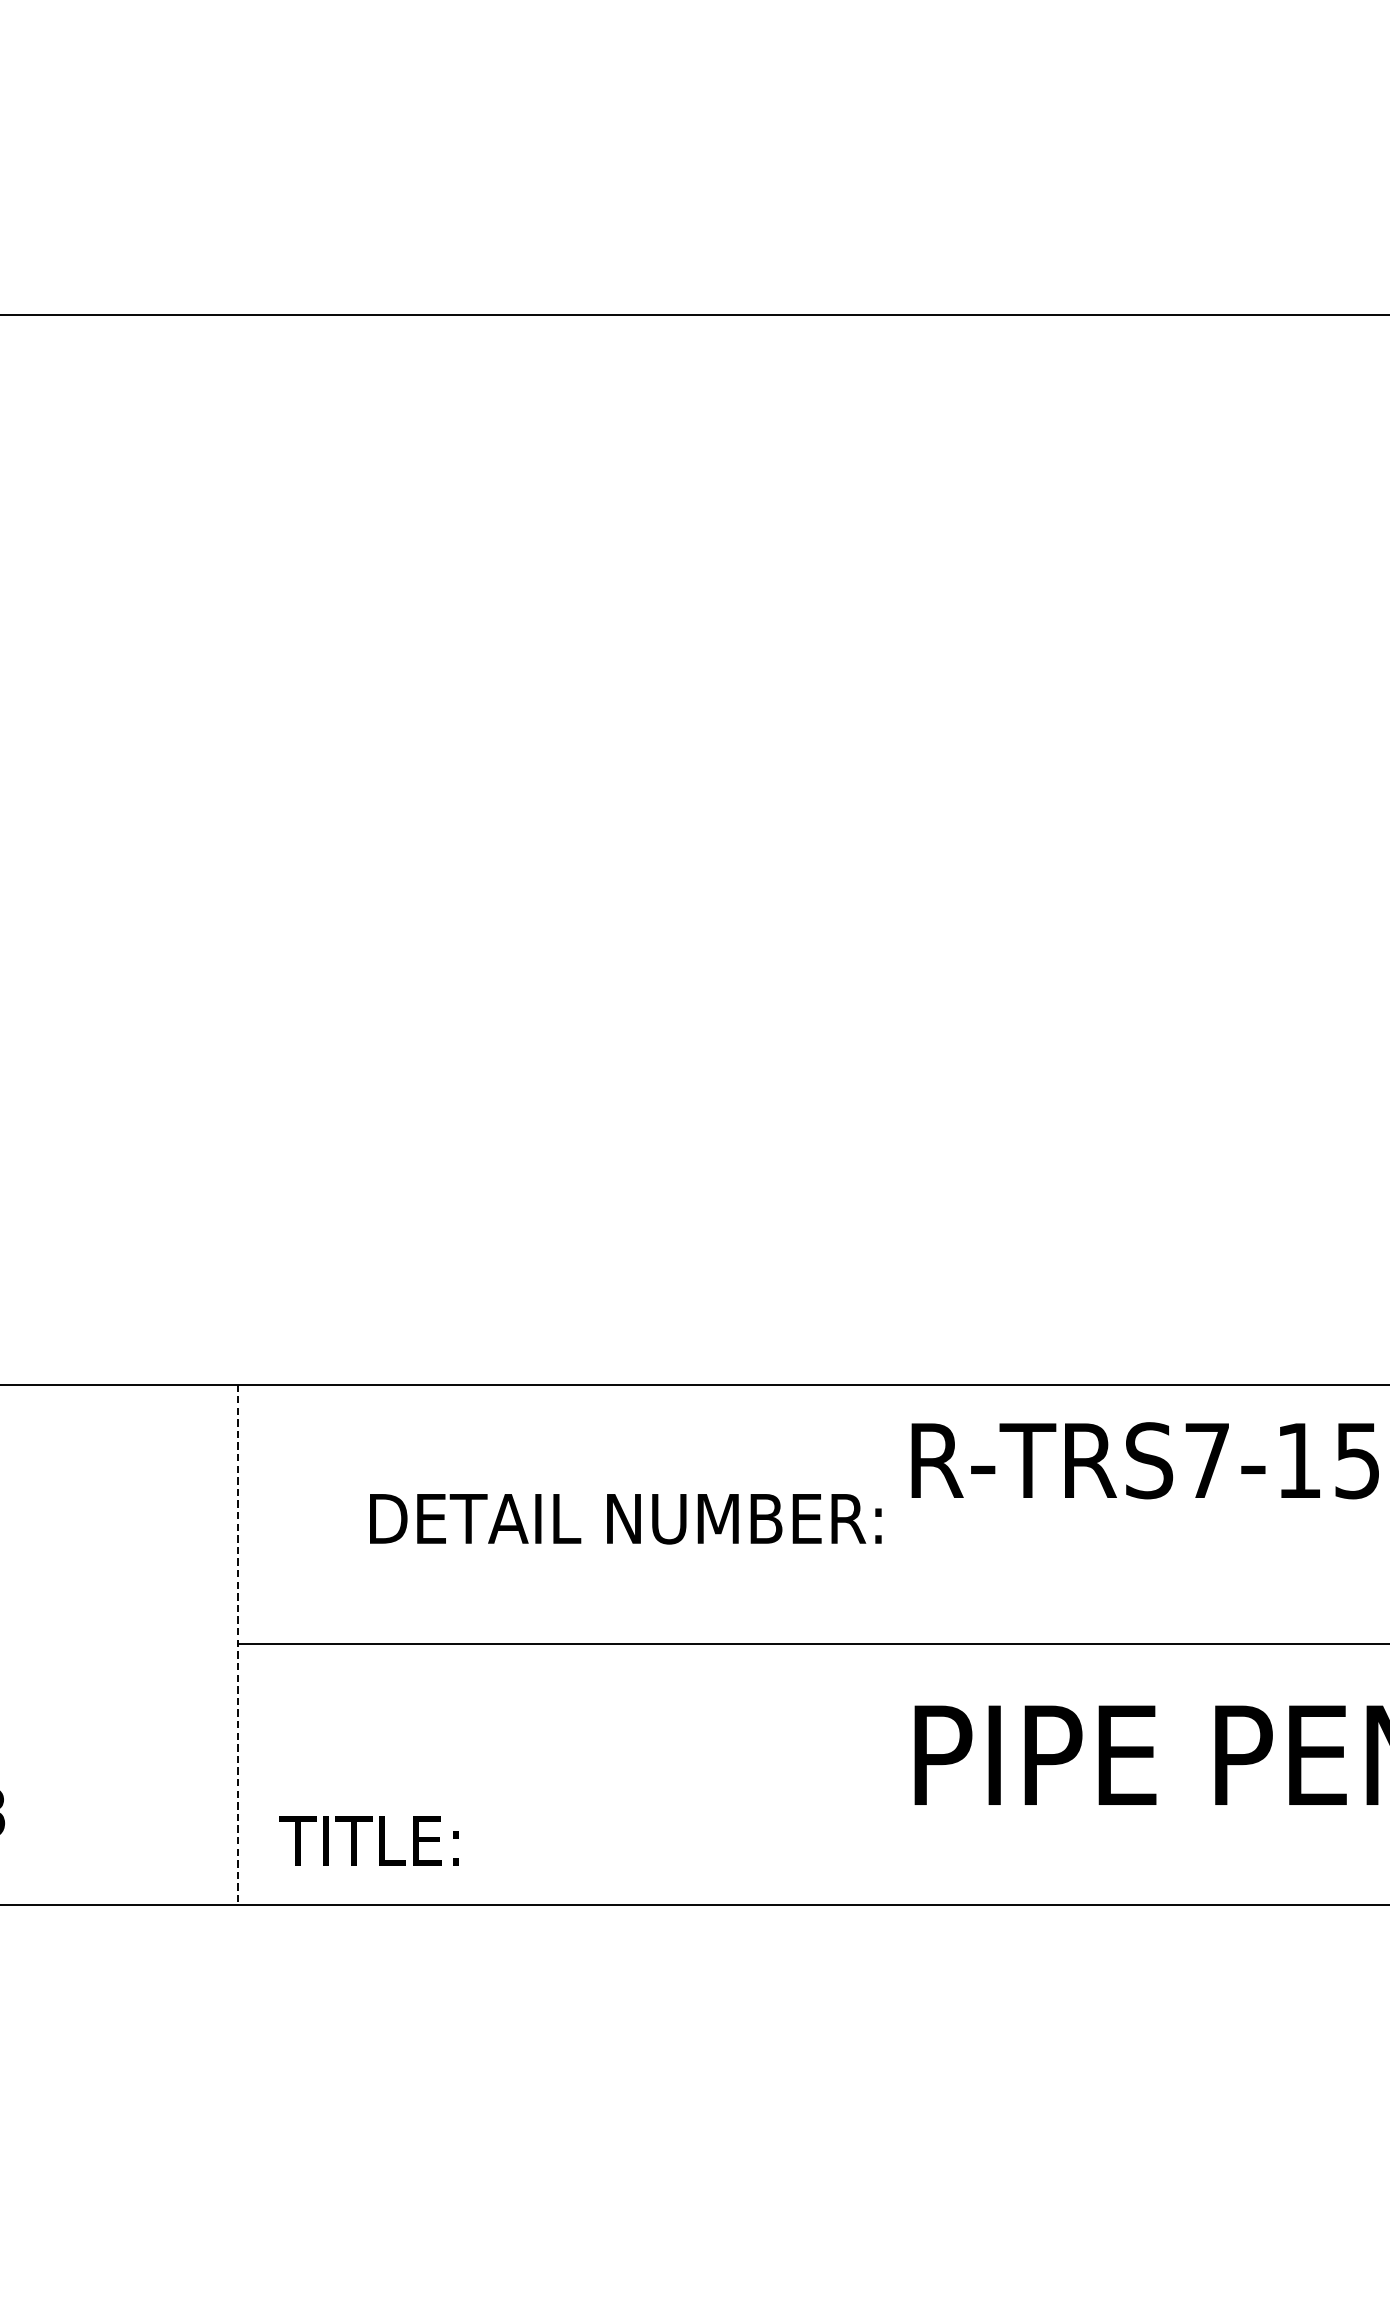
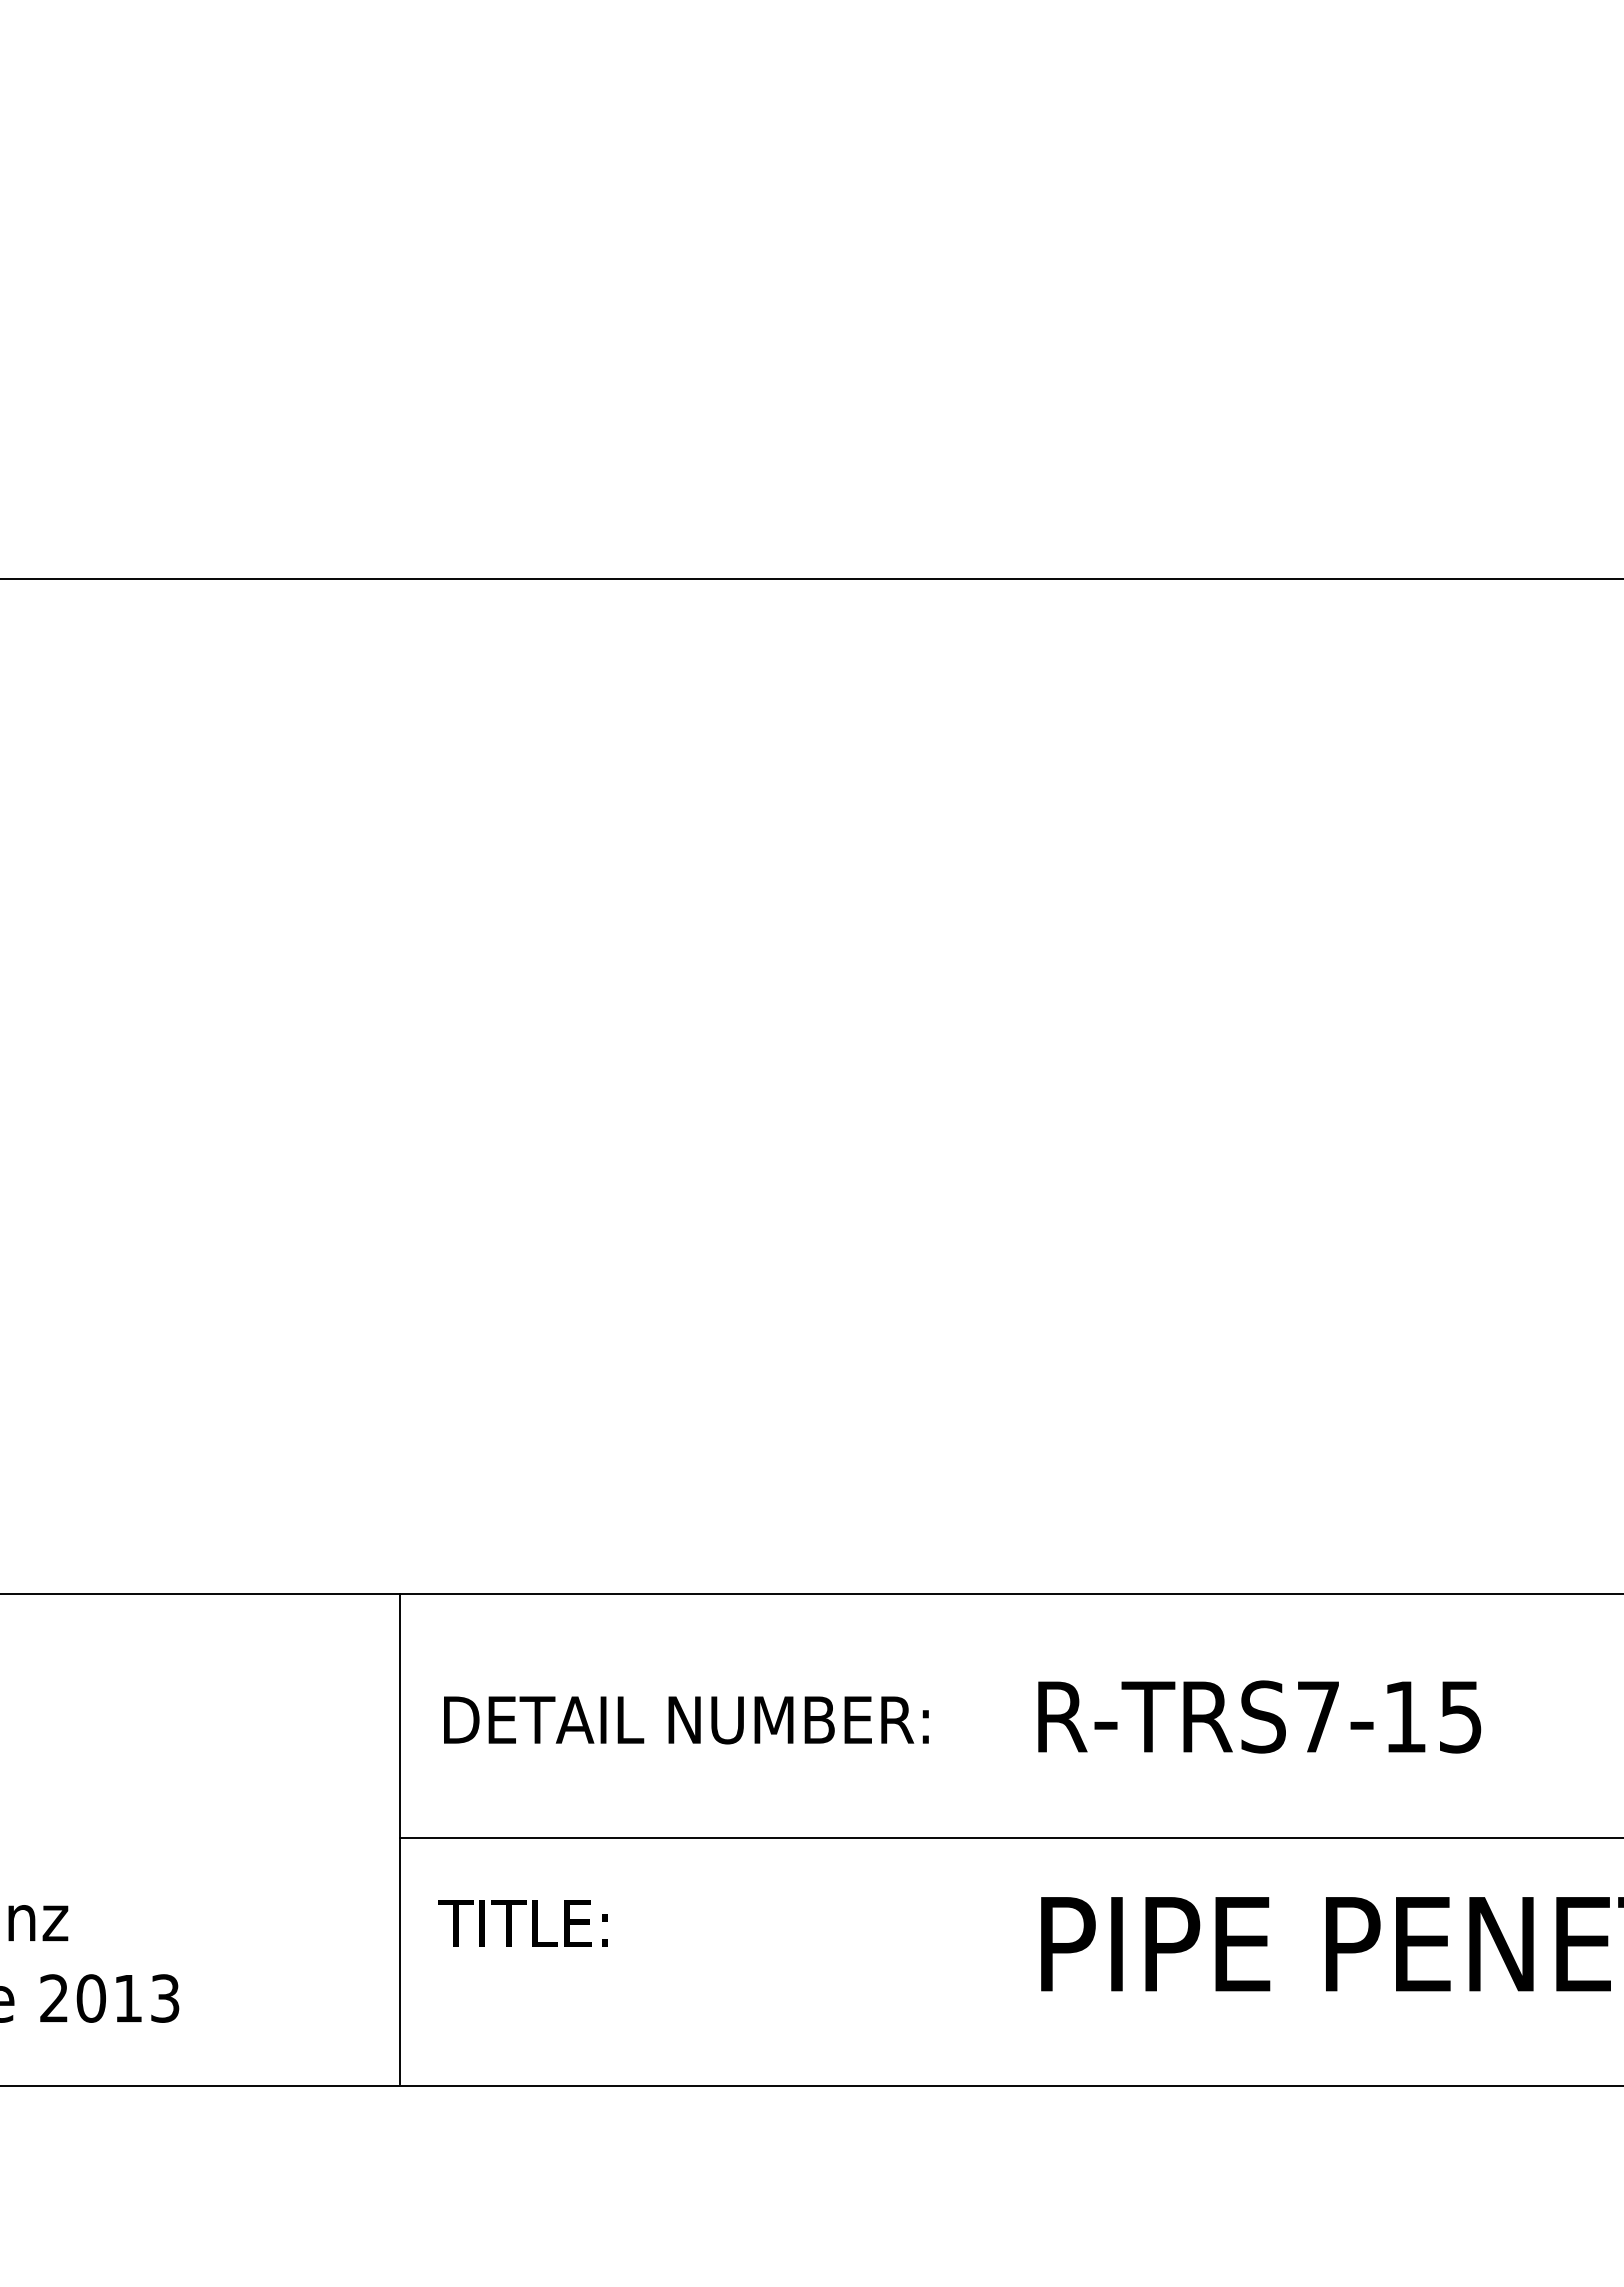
text: (1145, 1460) -> (1259, 1716), moved
text: (625, 1519) -> (686, 1720), moved
line: (237, 1643) -> (399, 1838), dashed -> solid
text: (368, 1841) -> (522, 1923), moved

